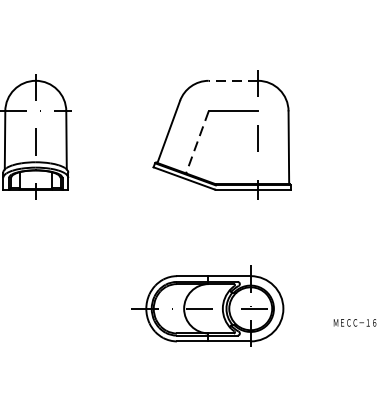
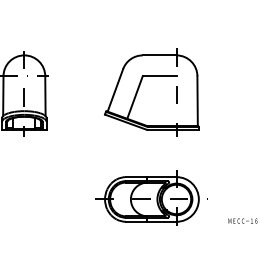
line: (233, 80) -> (159, 55), dashed -> solid
line: (198, 142) -> (135, 97), dashed -> solid
part: (214, 305) -> (151, 197), moved

